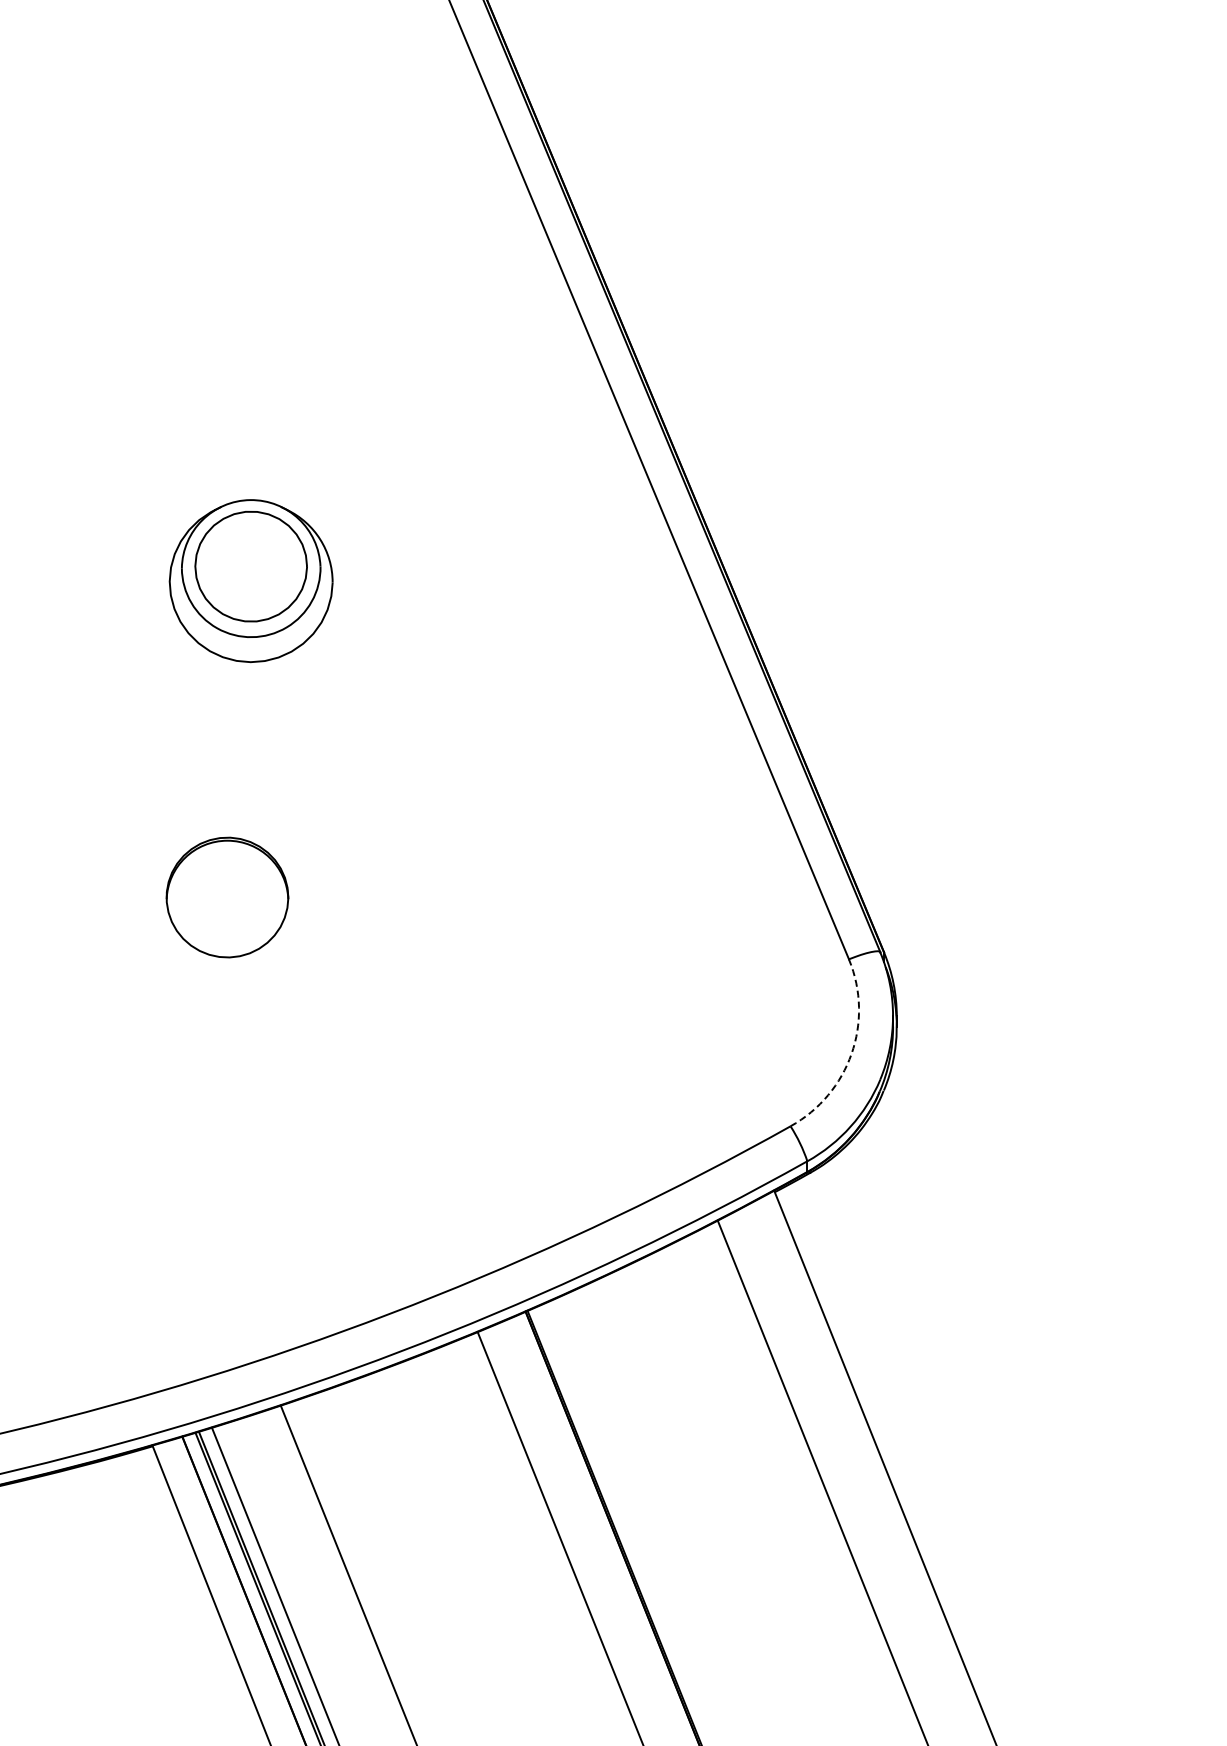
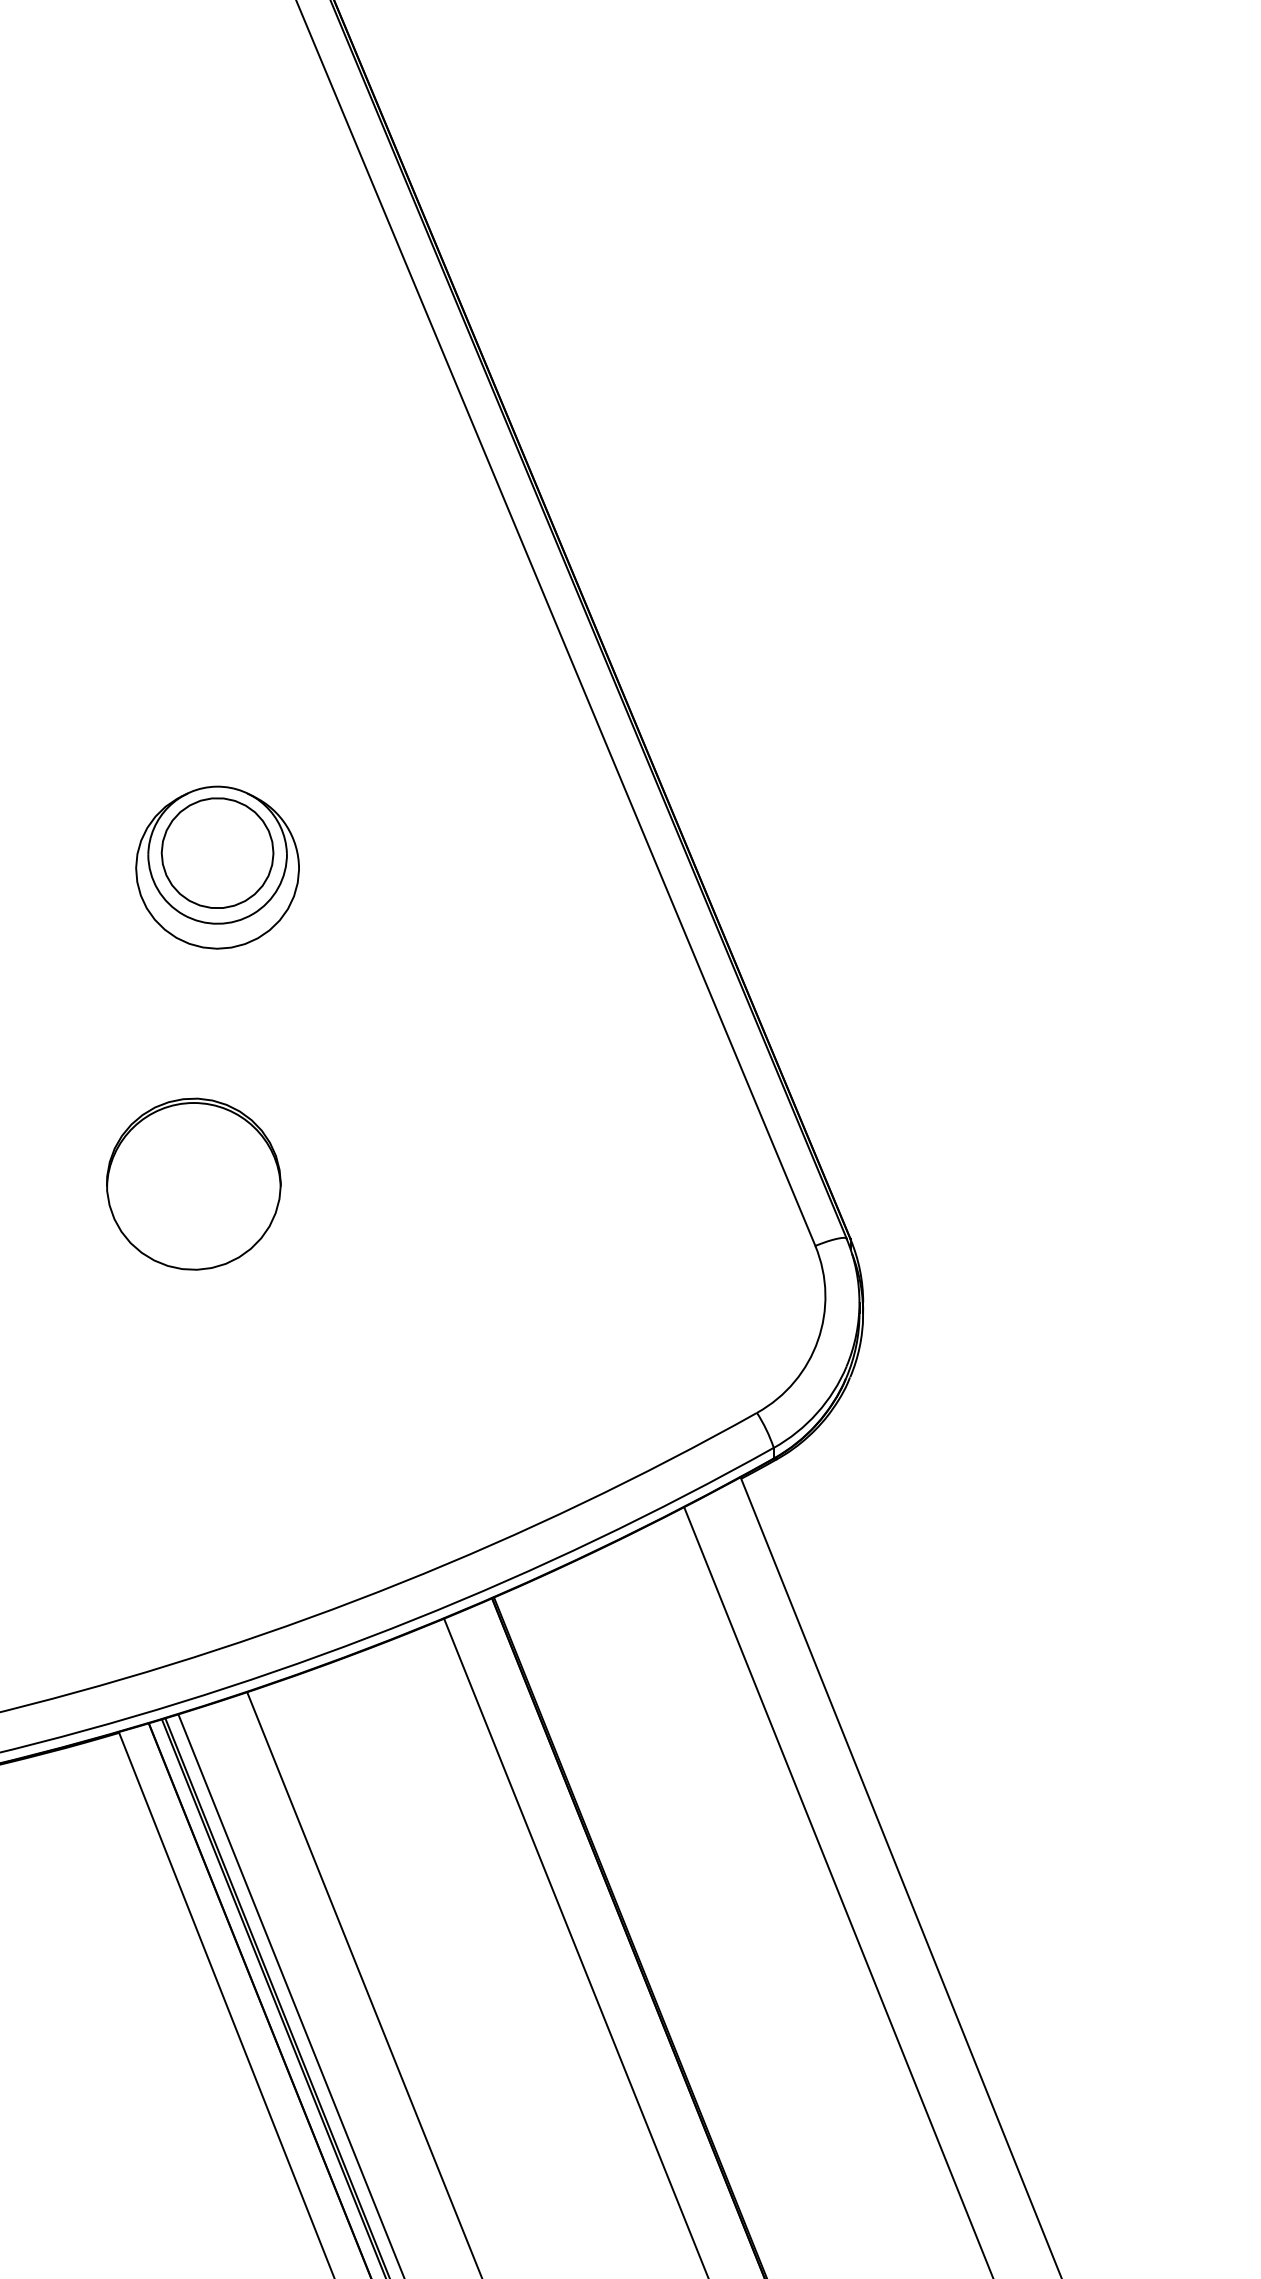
part: (227, 896) -> (193, 1183), size x1.43
arc: (851, 1053) -> (817, 1340), dashed -> solid

